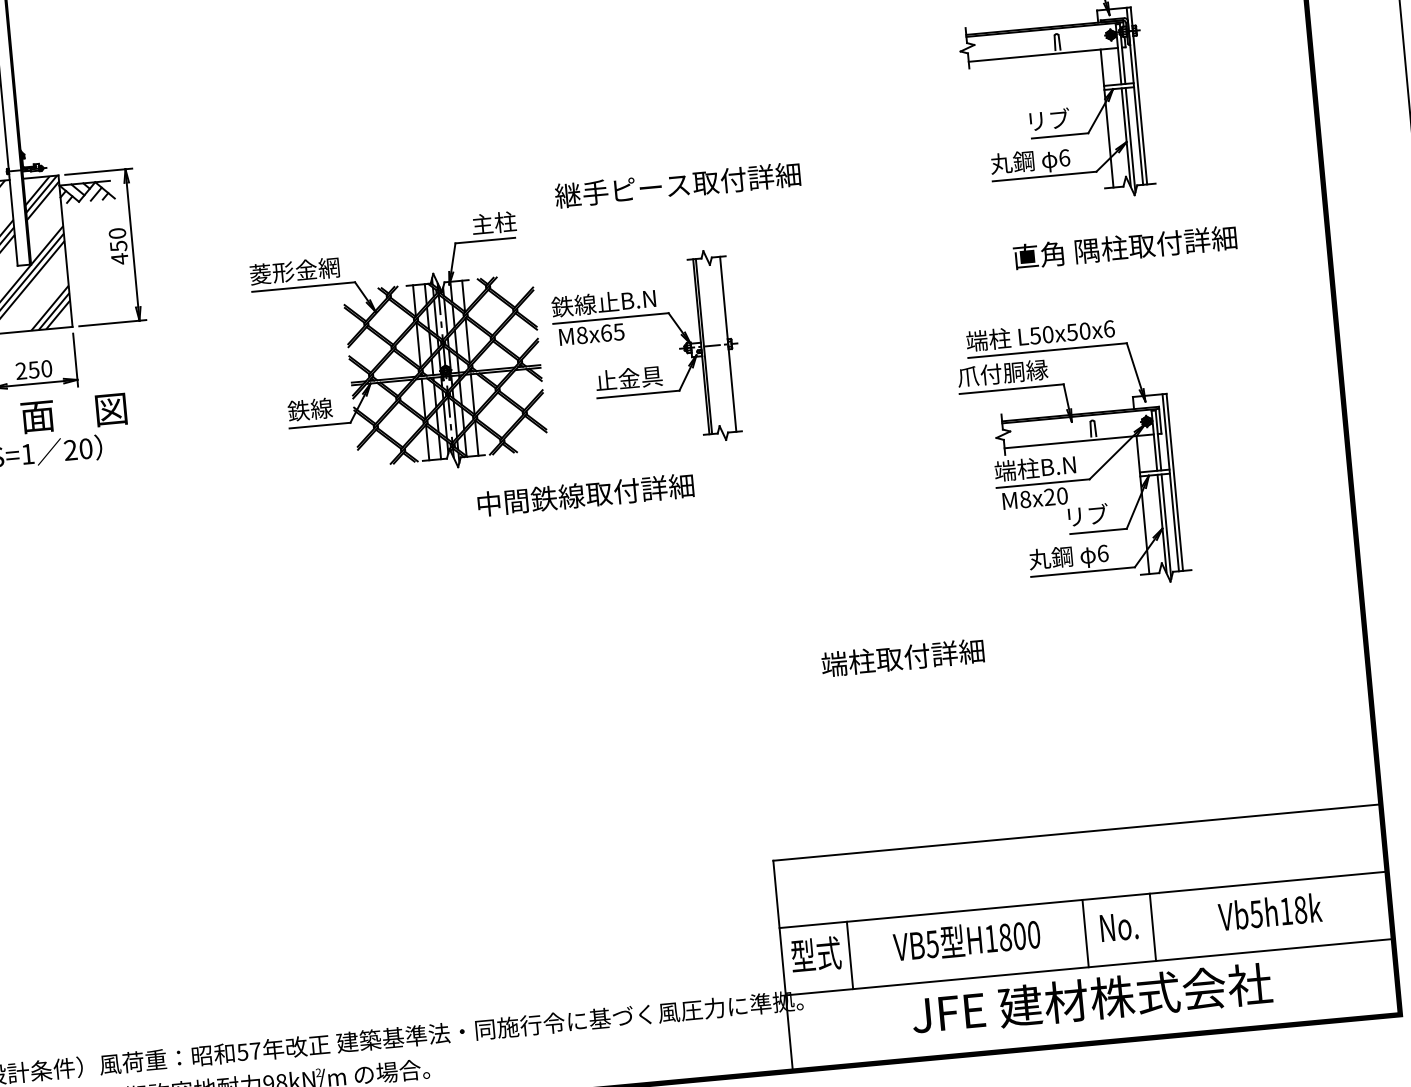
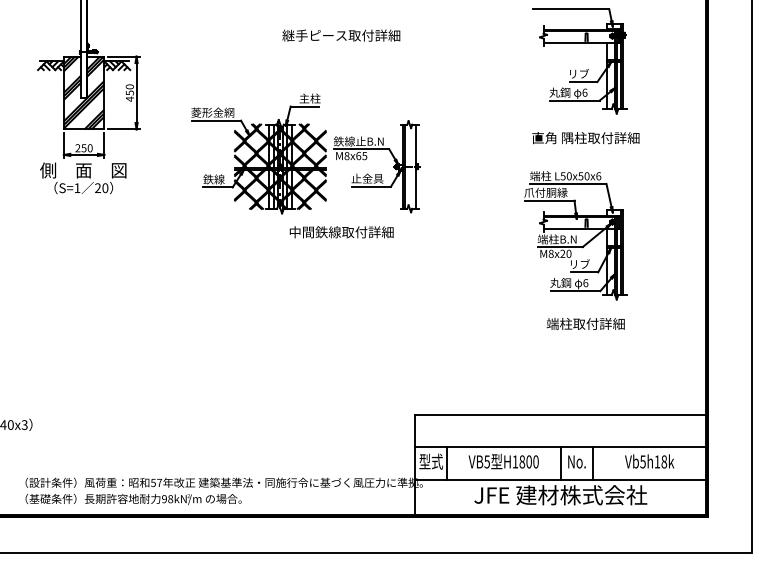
text: (678, 184) -> (341, 35), moved
text: (1124, 248) -> (585, 138), moved
text: (902, 656) -> (585, 323), moved

